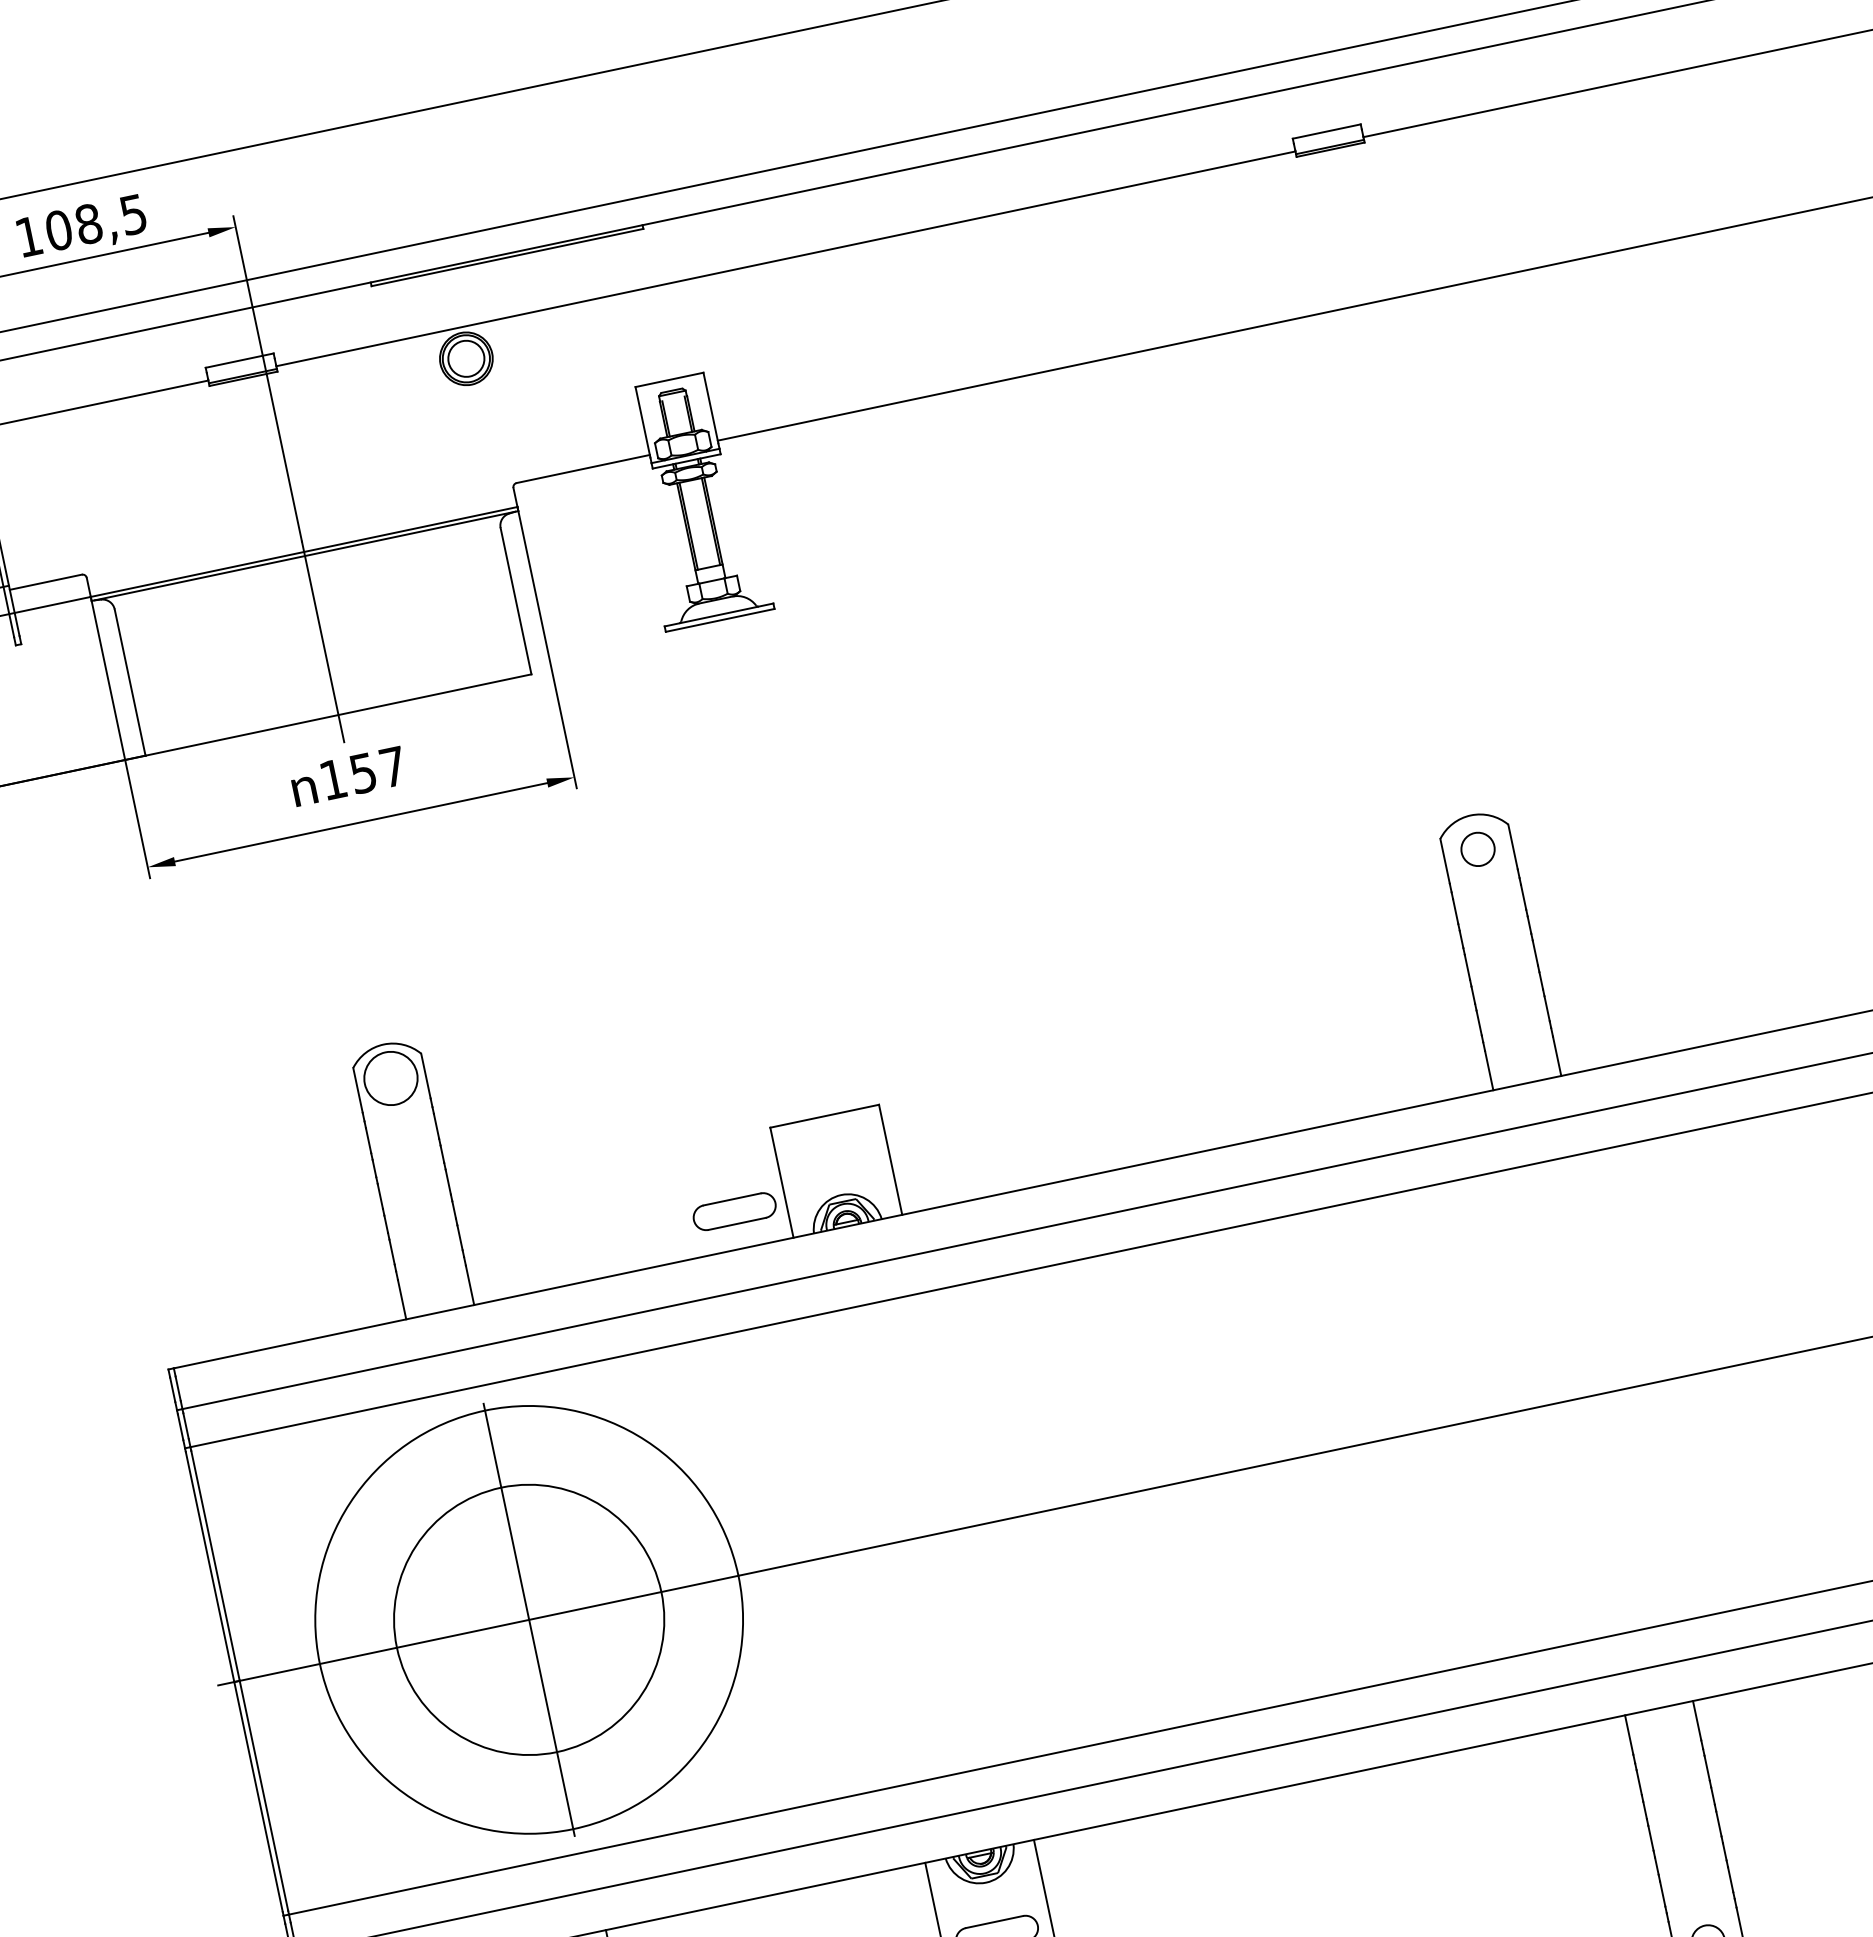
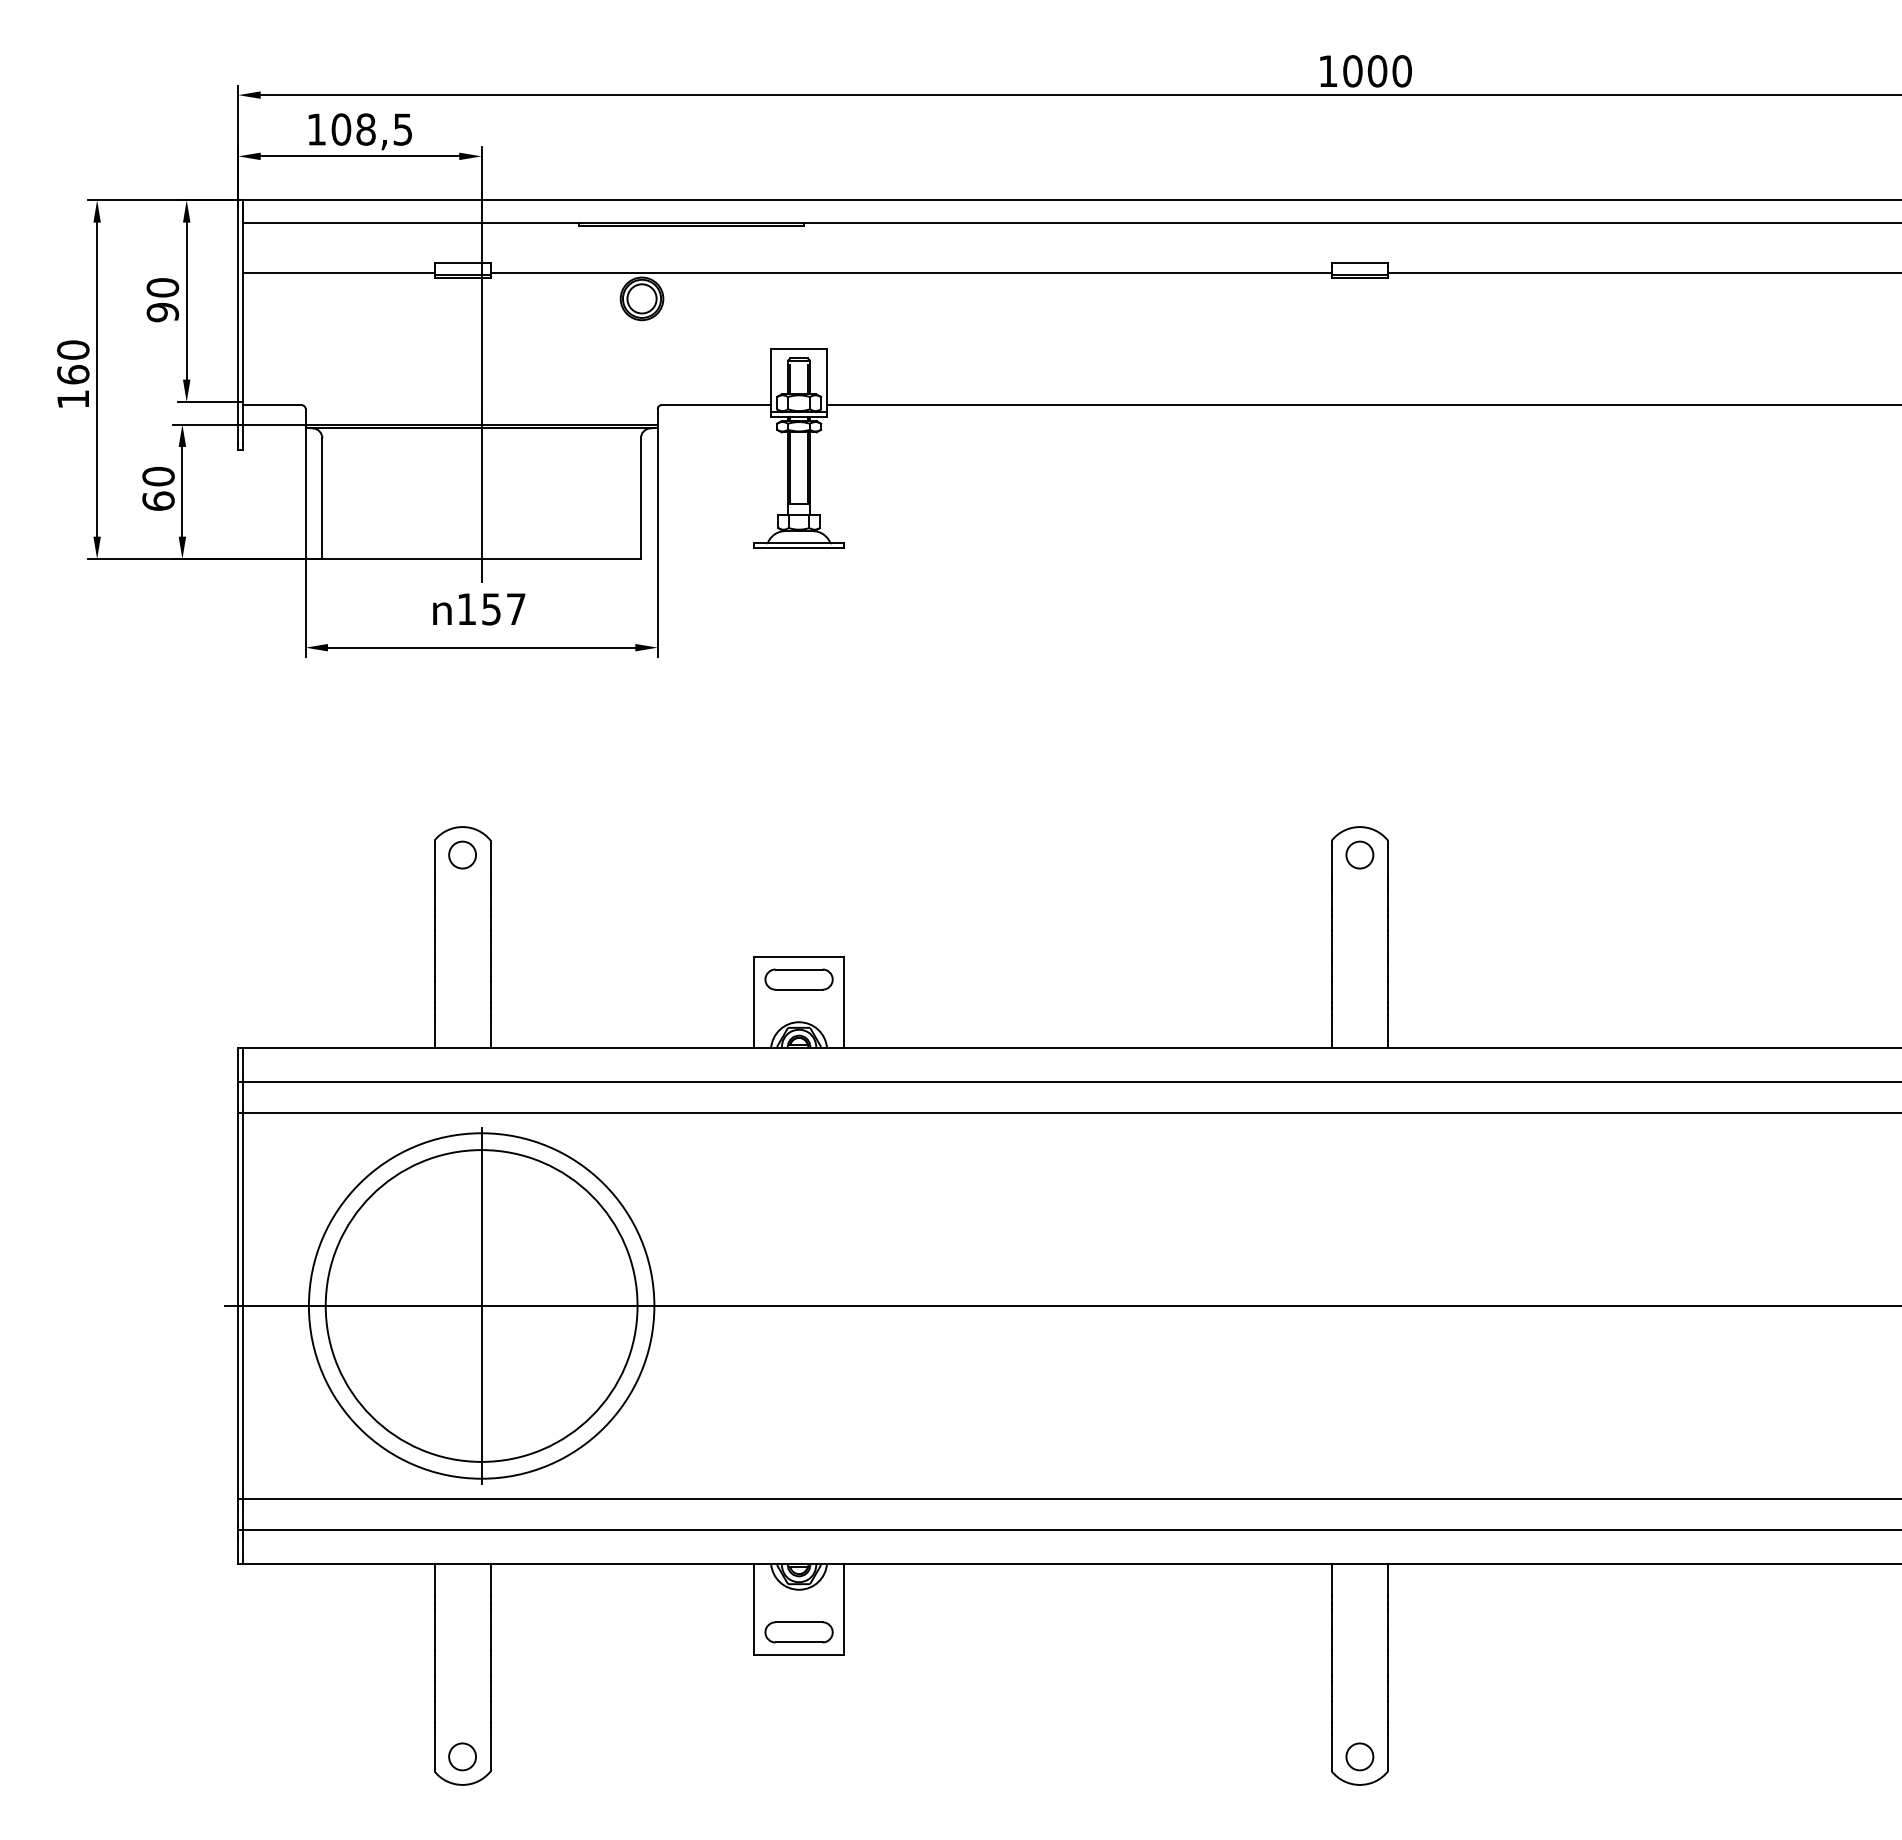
circle: (390, 1077) -> (462, 854), size x0.62
part: (733, 1211) -> (798, 979), moved
circle: (528, 1619) -> (481, 1305), size x1.43

